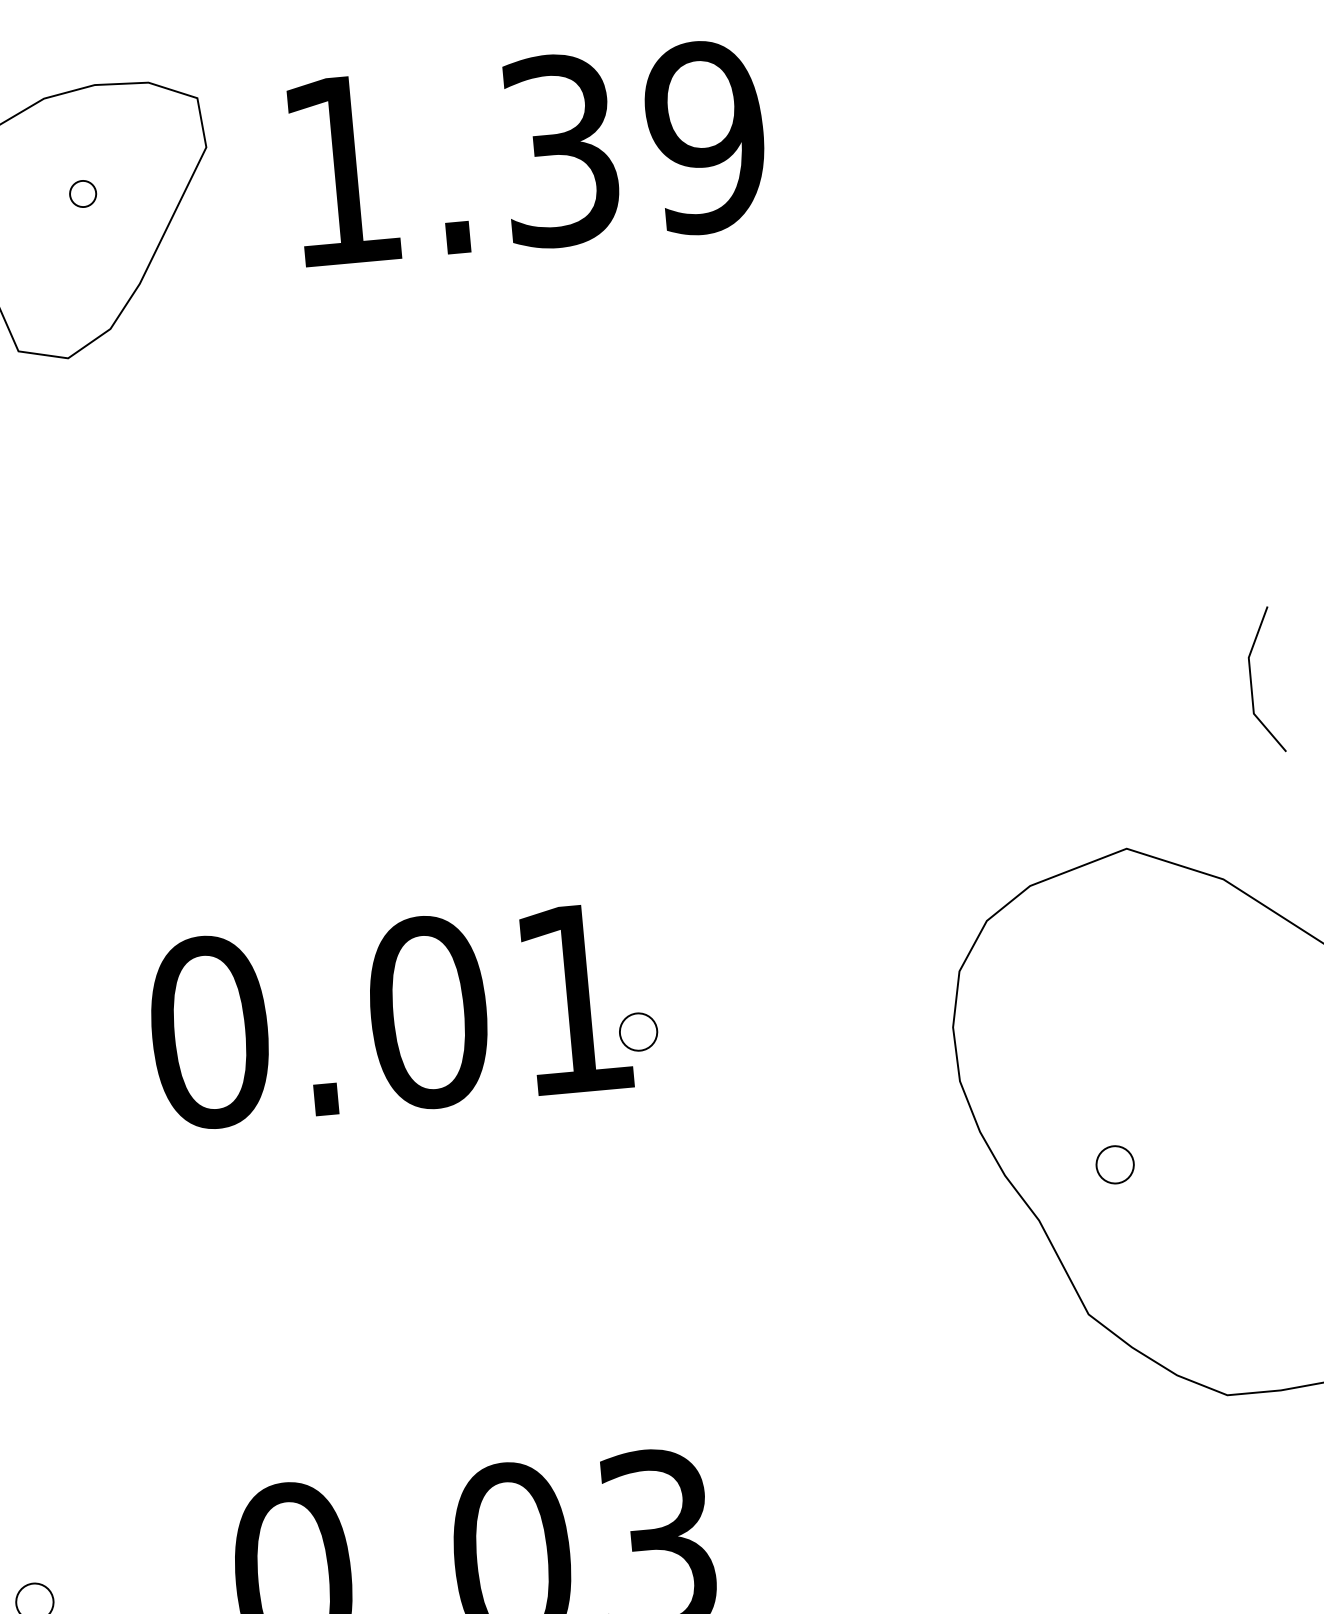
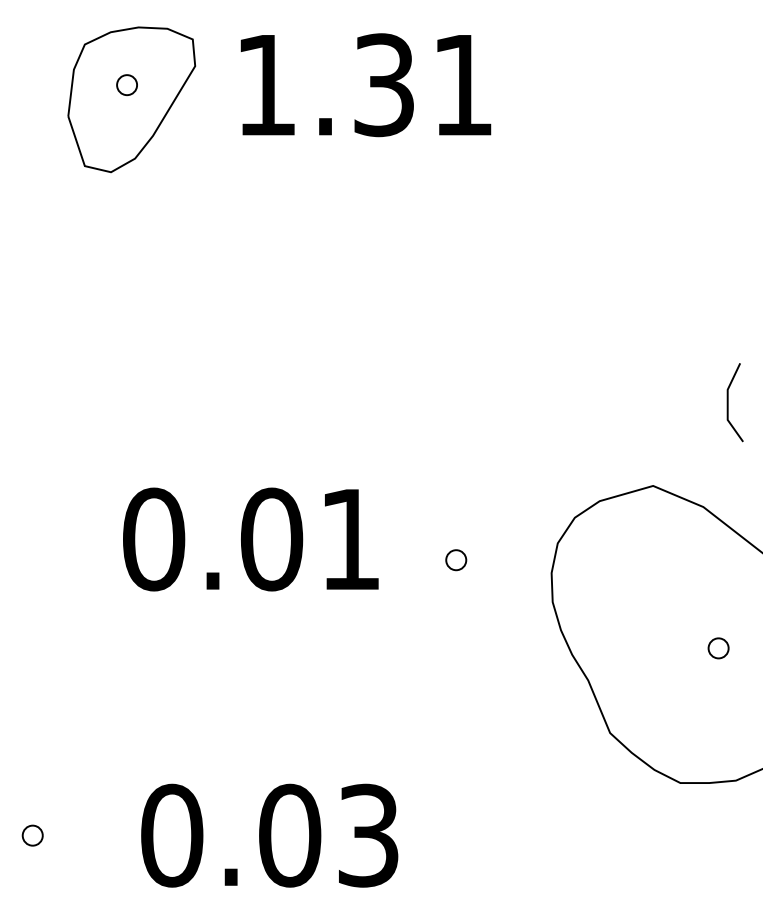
text: (705, 138) -> (462, 85), 1.39 -> 1.31
part: (81, 192) -> (126, 84), size x1.43
part: (639, 1032) -> (456, 560), moved
part: (1114, 1165) -> (718, 648), moved

